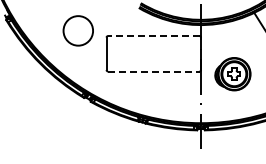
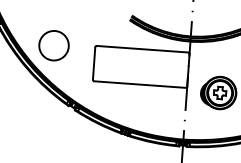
circle: (77, 30) -> (53, 45), moved
line: (153, 36) -> (142, 49), dashed -> solid
line: (153, 71) -> (139, 84), dashed -> solid

